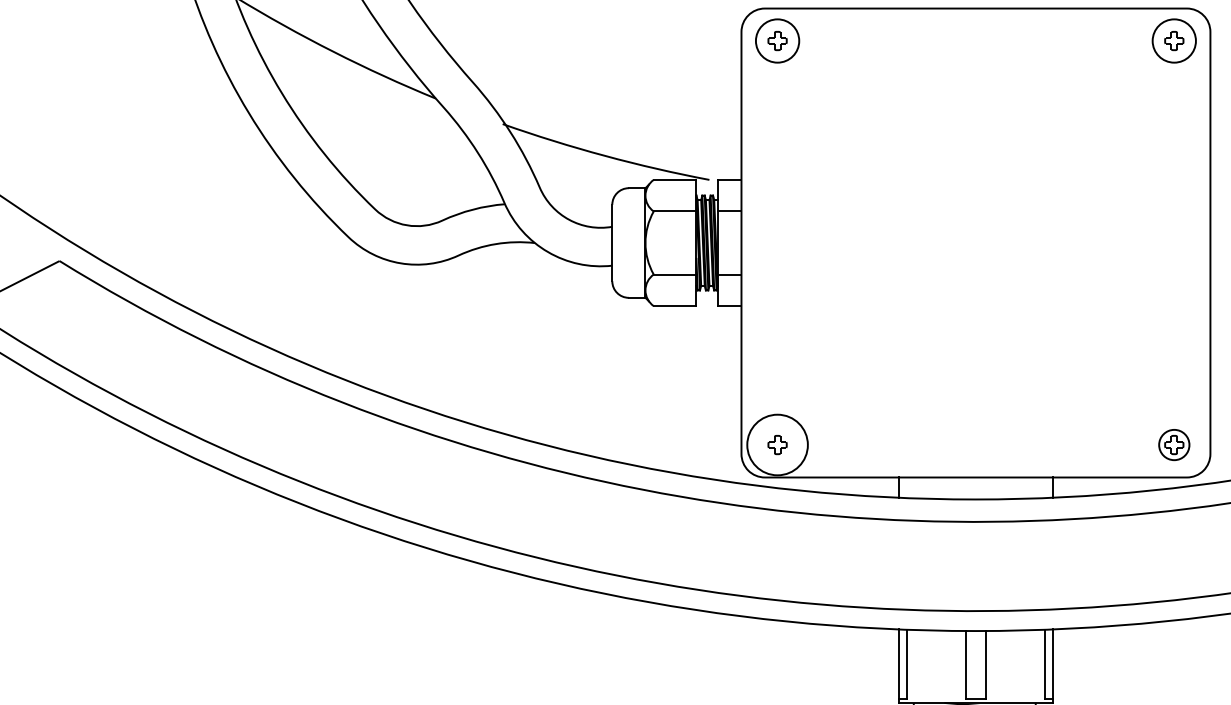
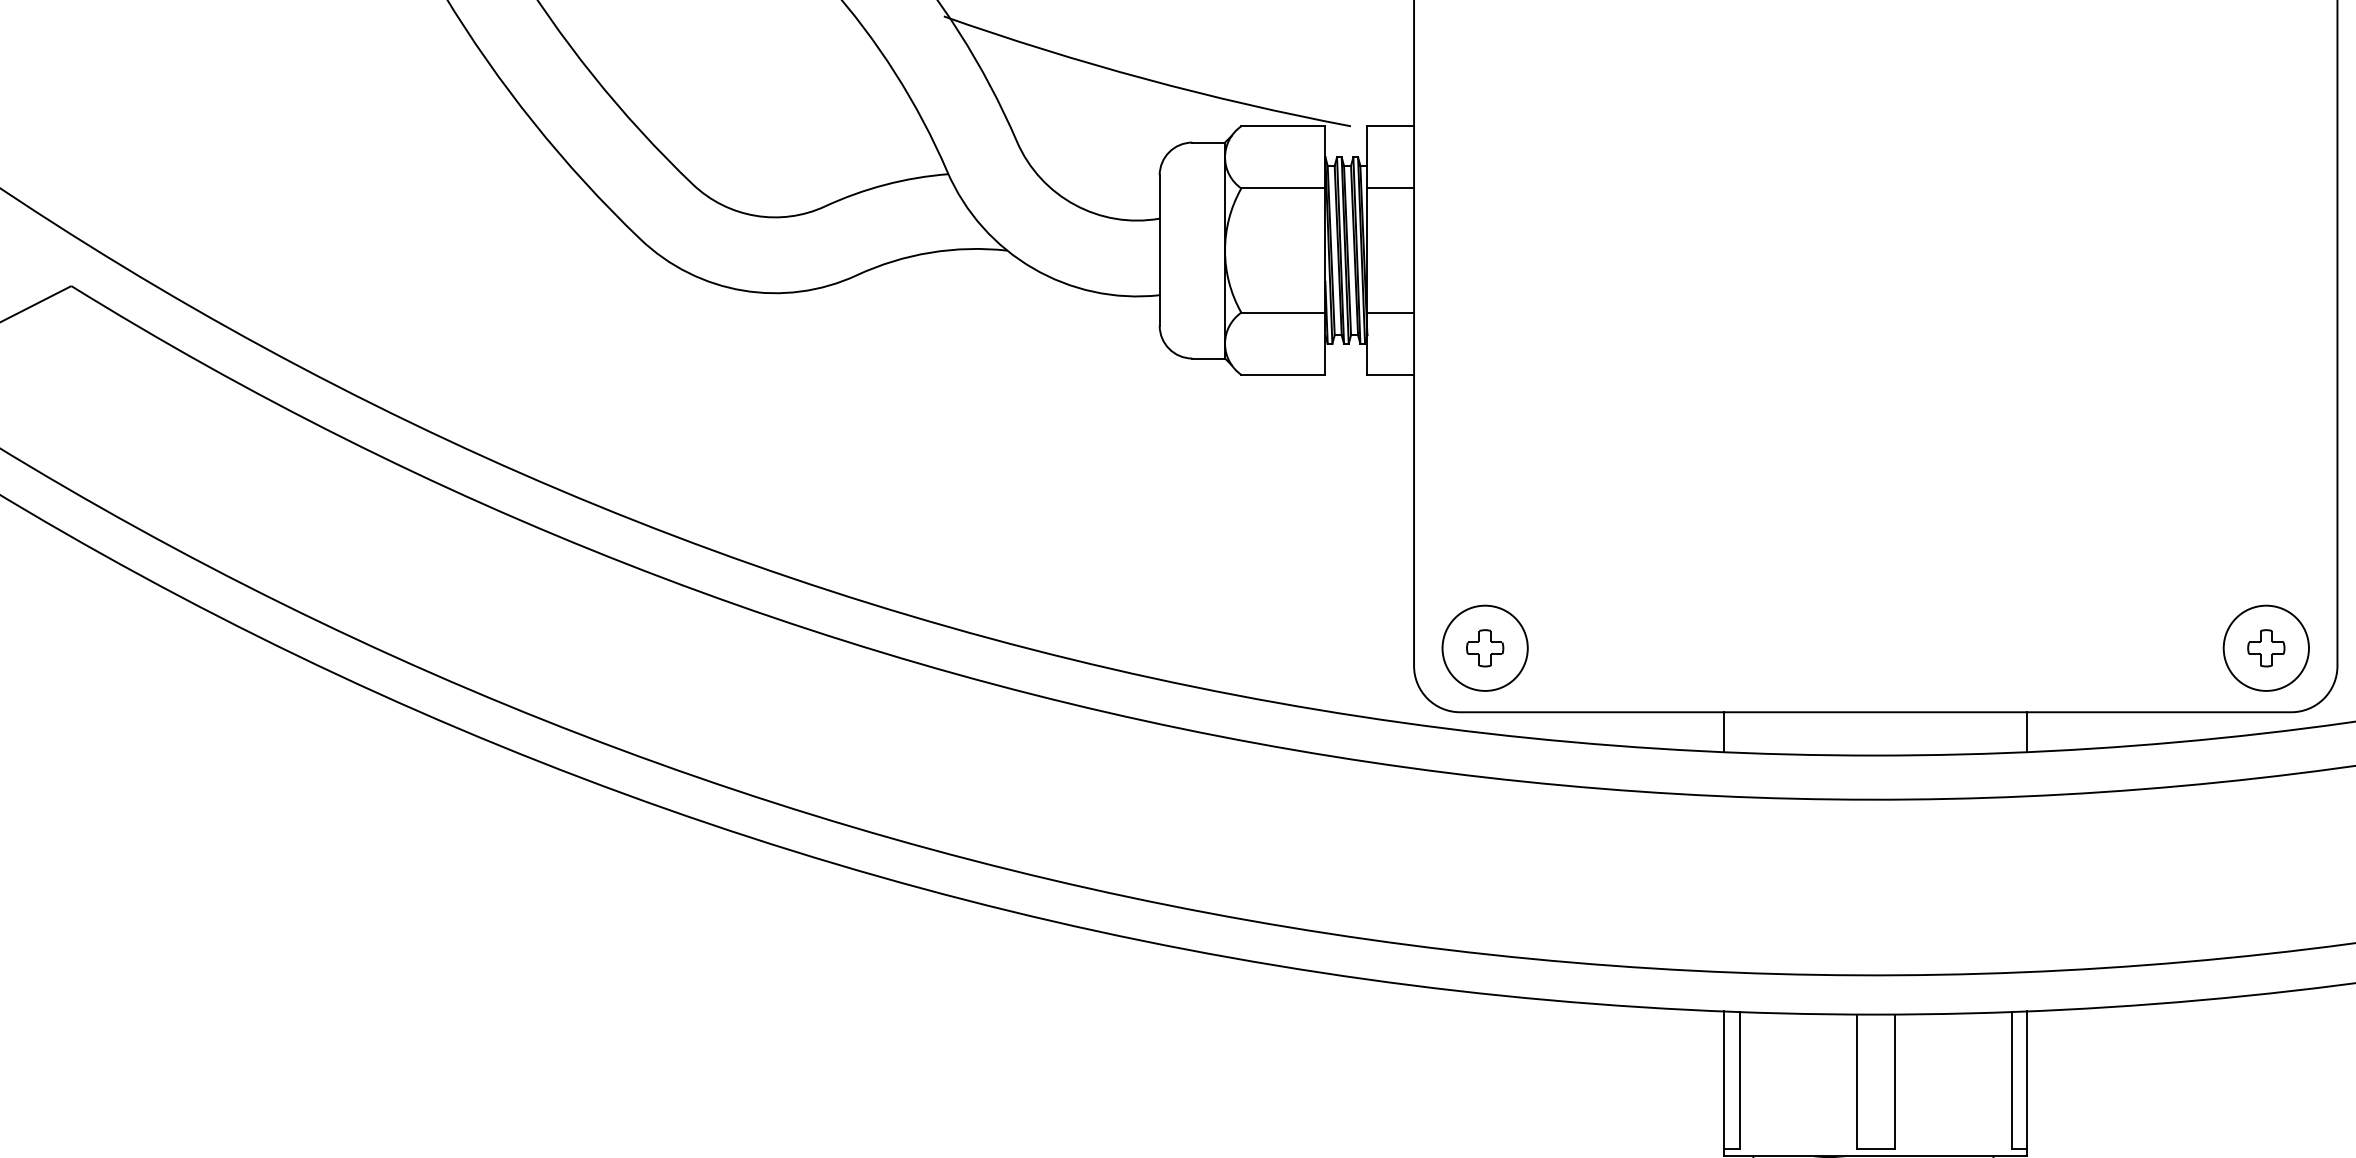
circle: (777, 444) -> (1484, 647), size x0.71
circle: (1173, 444) -> (2264, 647), size x1.43

